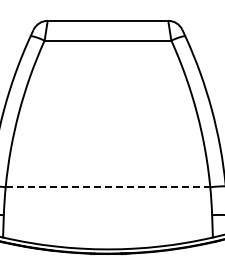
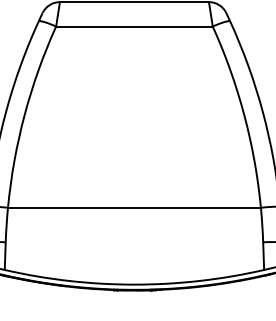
line: (108, 187) -> (135, 208), dashed -> solid

